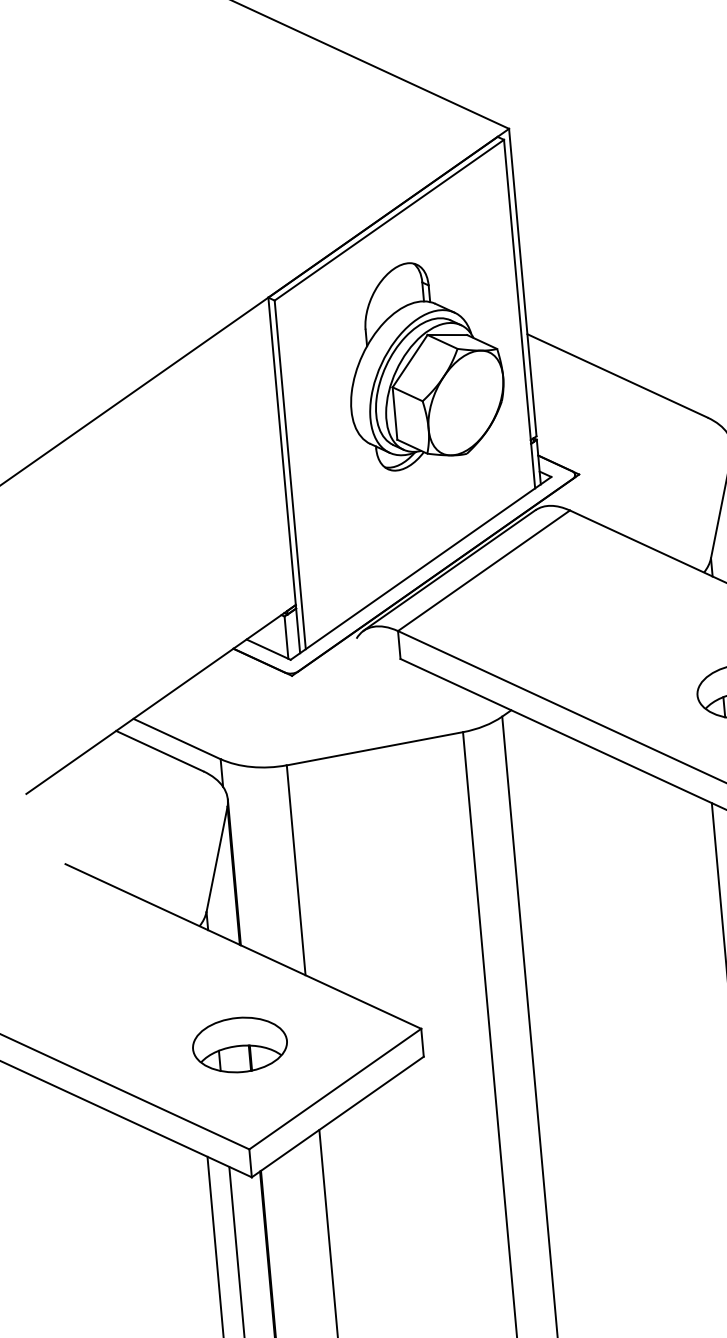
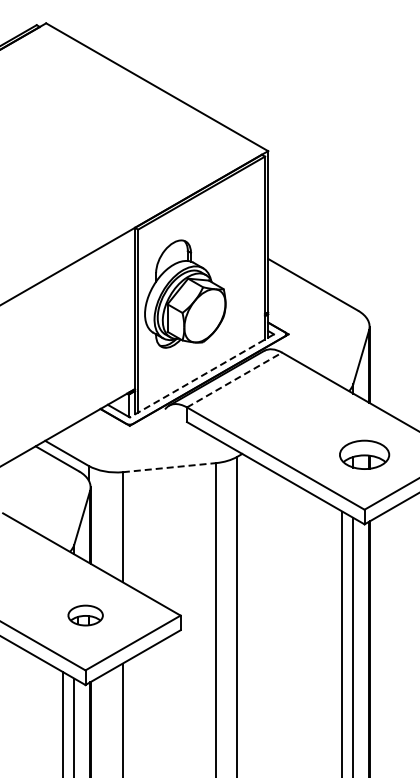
part: (425, 363) -> (185, 293), moved
line: (420, 569) -> (201, 376), solid -> dashed
line: (483, 571) -> (234, 380), solid -> dashed
line: (374, 748) -> (169, 467), solid -> dashed
part: (239, 1044) -> (85, 615), size x0.7

